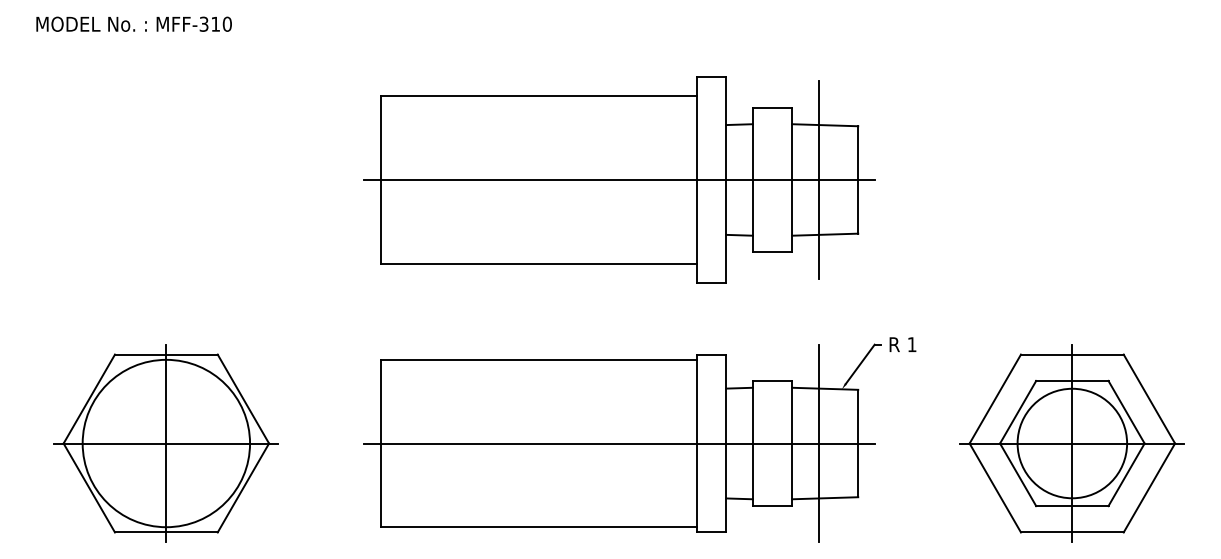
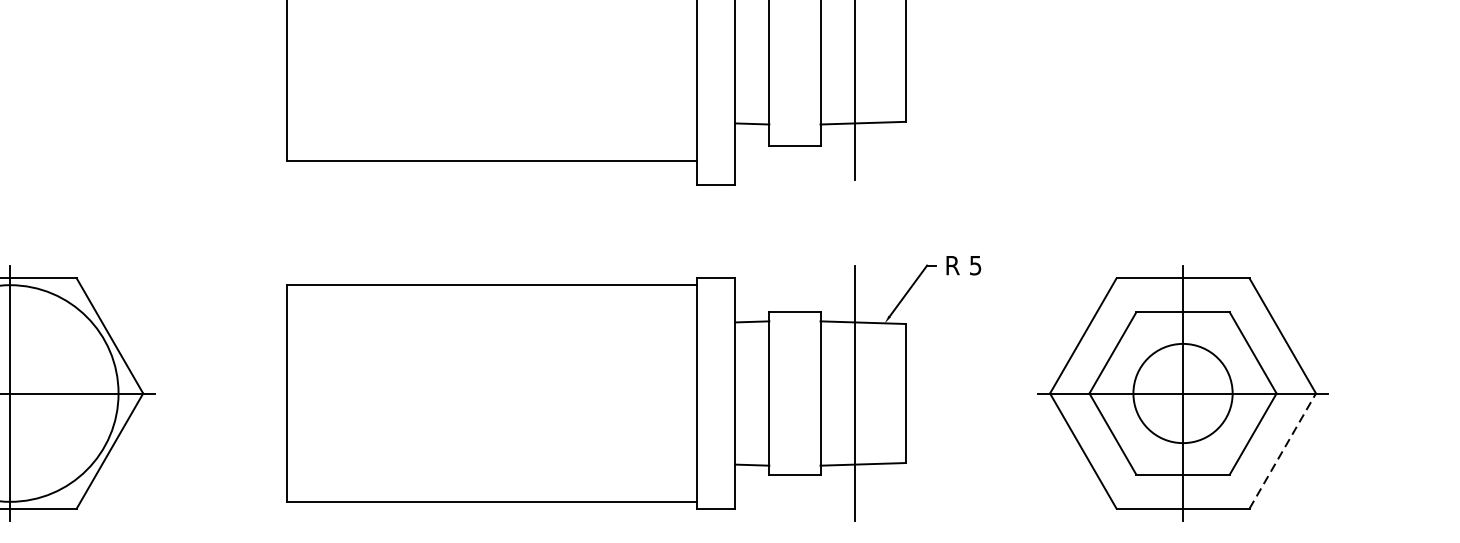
line: (619, 179) -> (596, 51), removed
text: (911, 344) -> (974, 265), 1 -> 5
line: (619, 443) -> (596, 393), removed
circle: (1072, 443) -> (1183, 393), size x0.7
line: (1149, 487) -> (1282, 450), solid -> dashed

